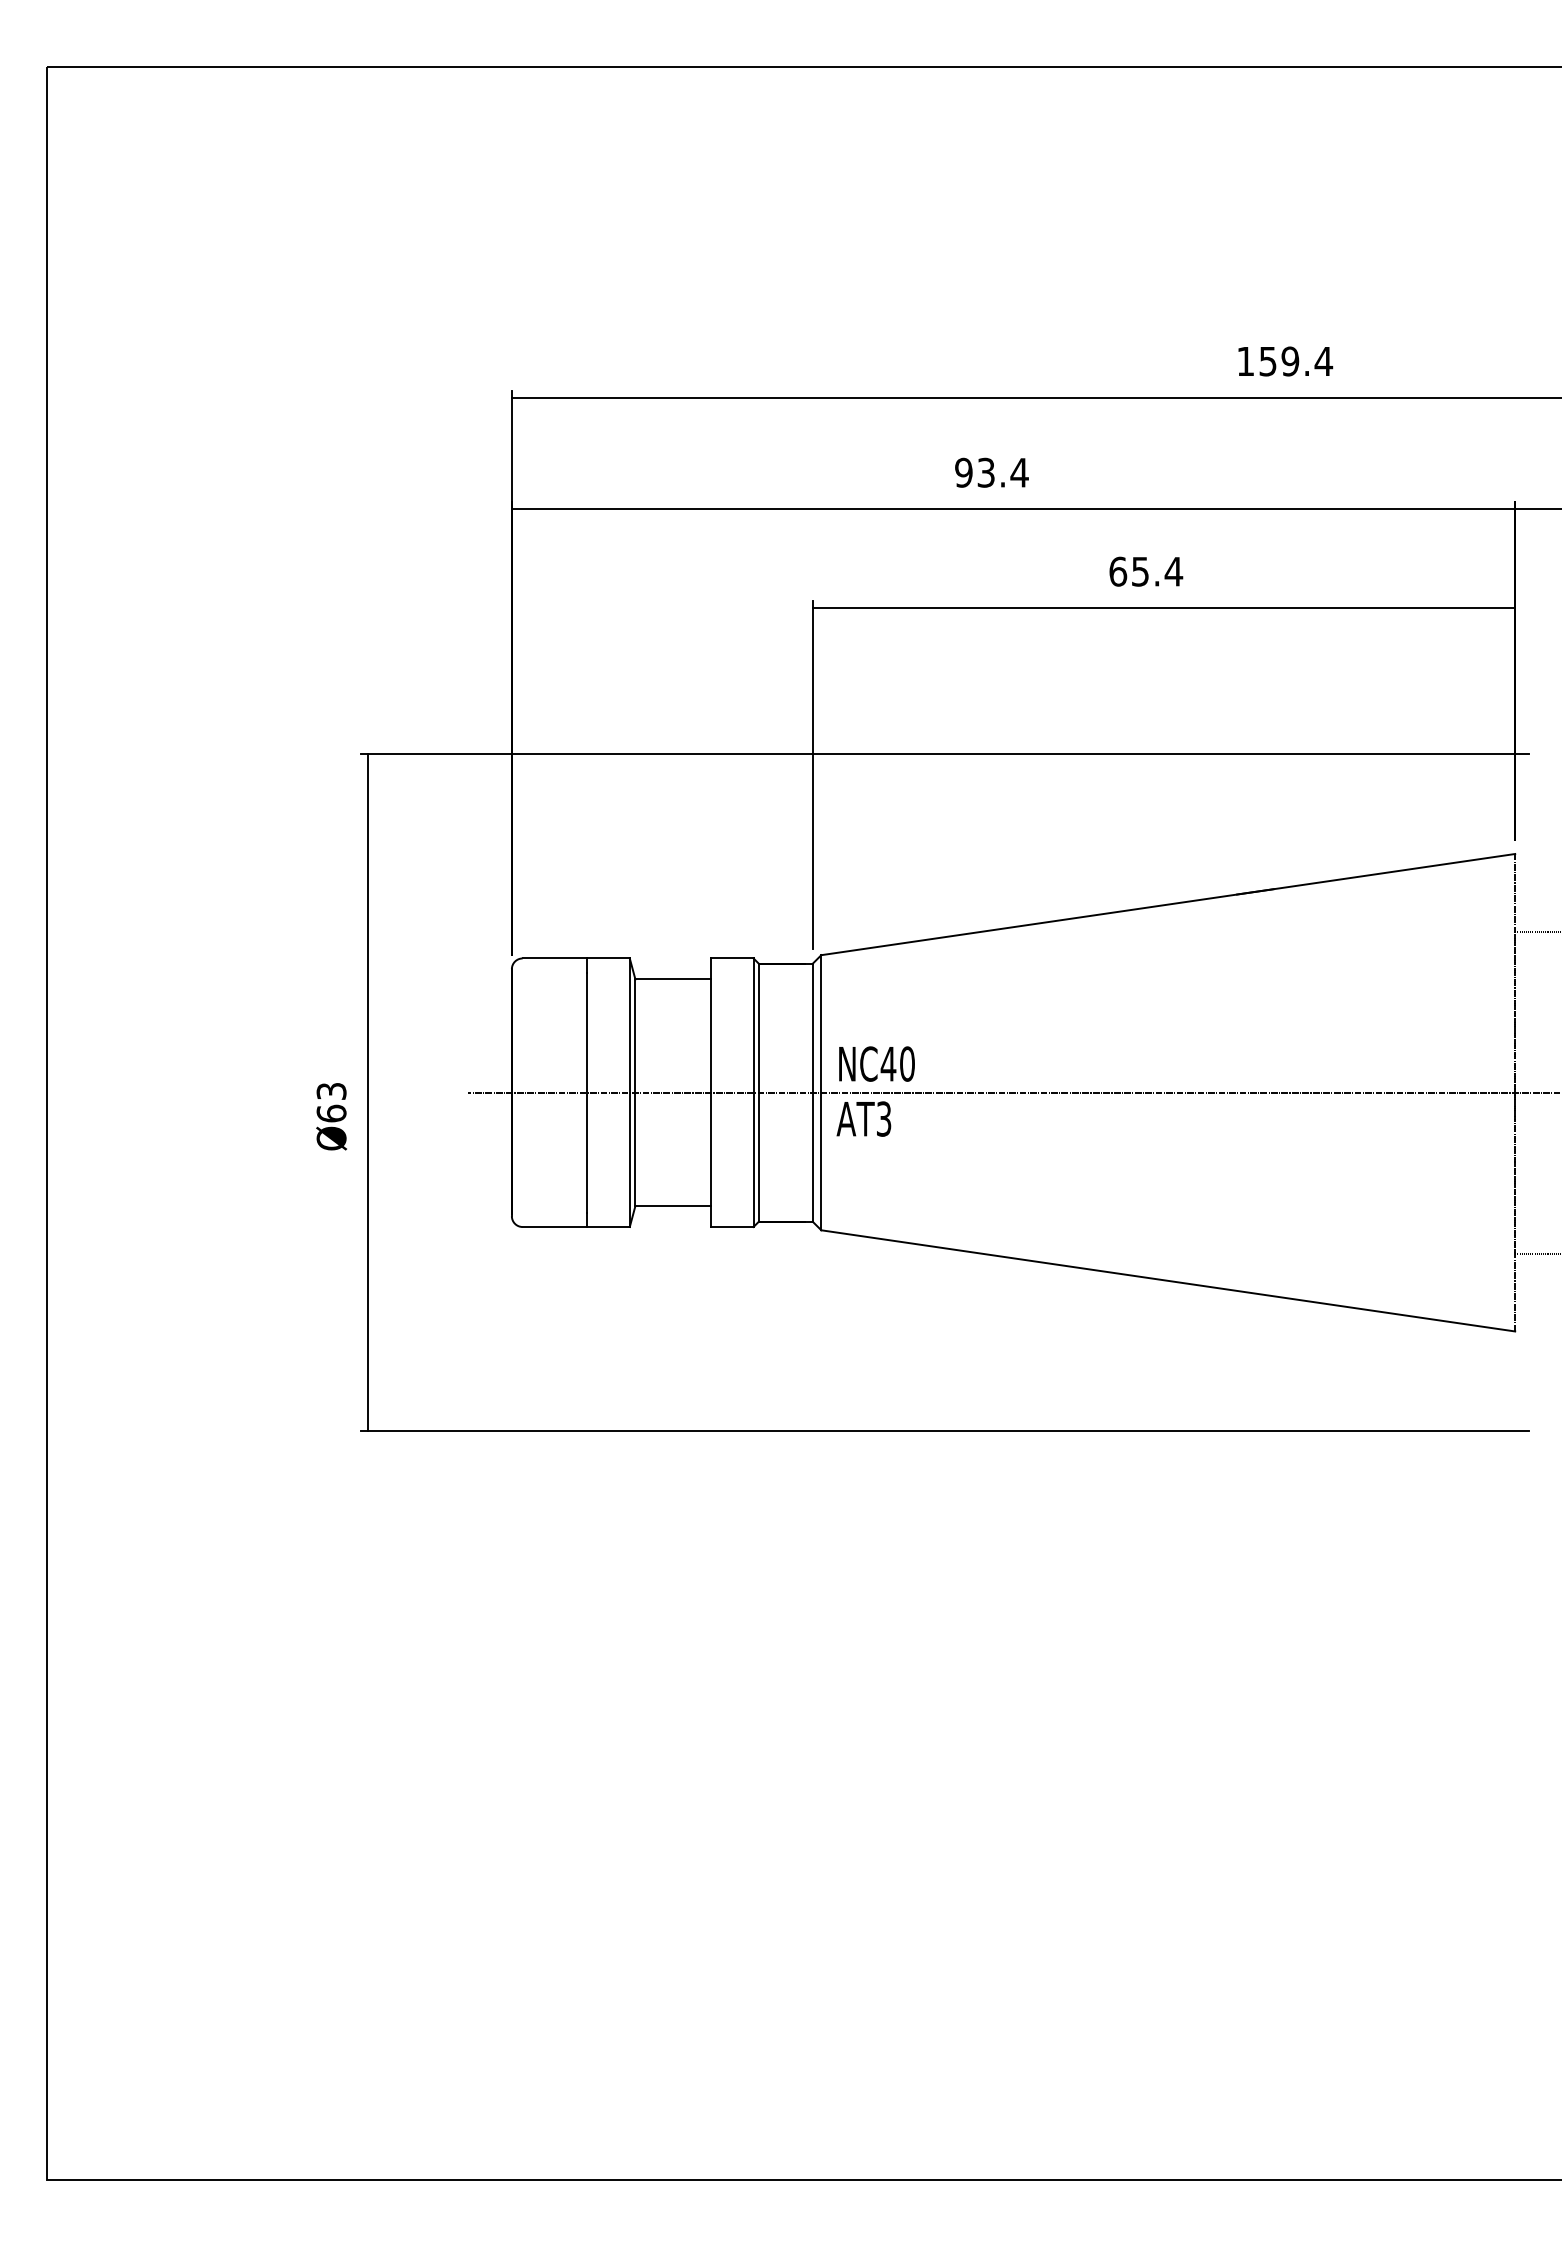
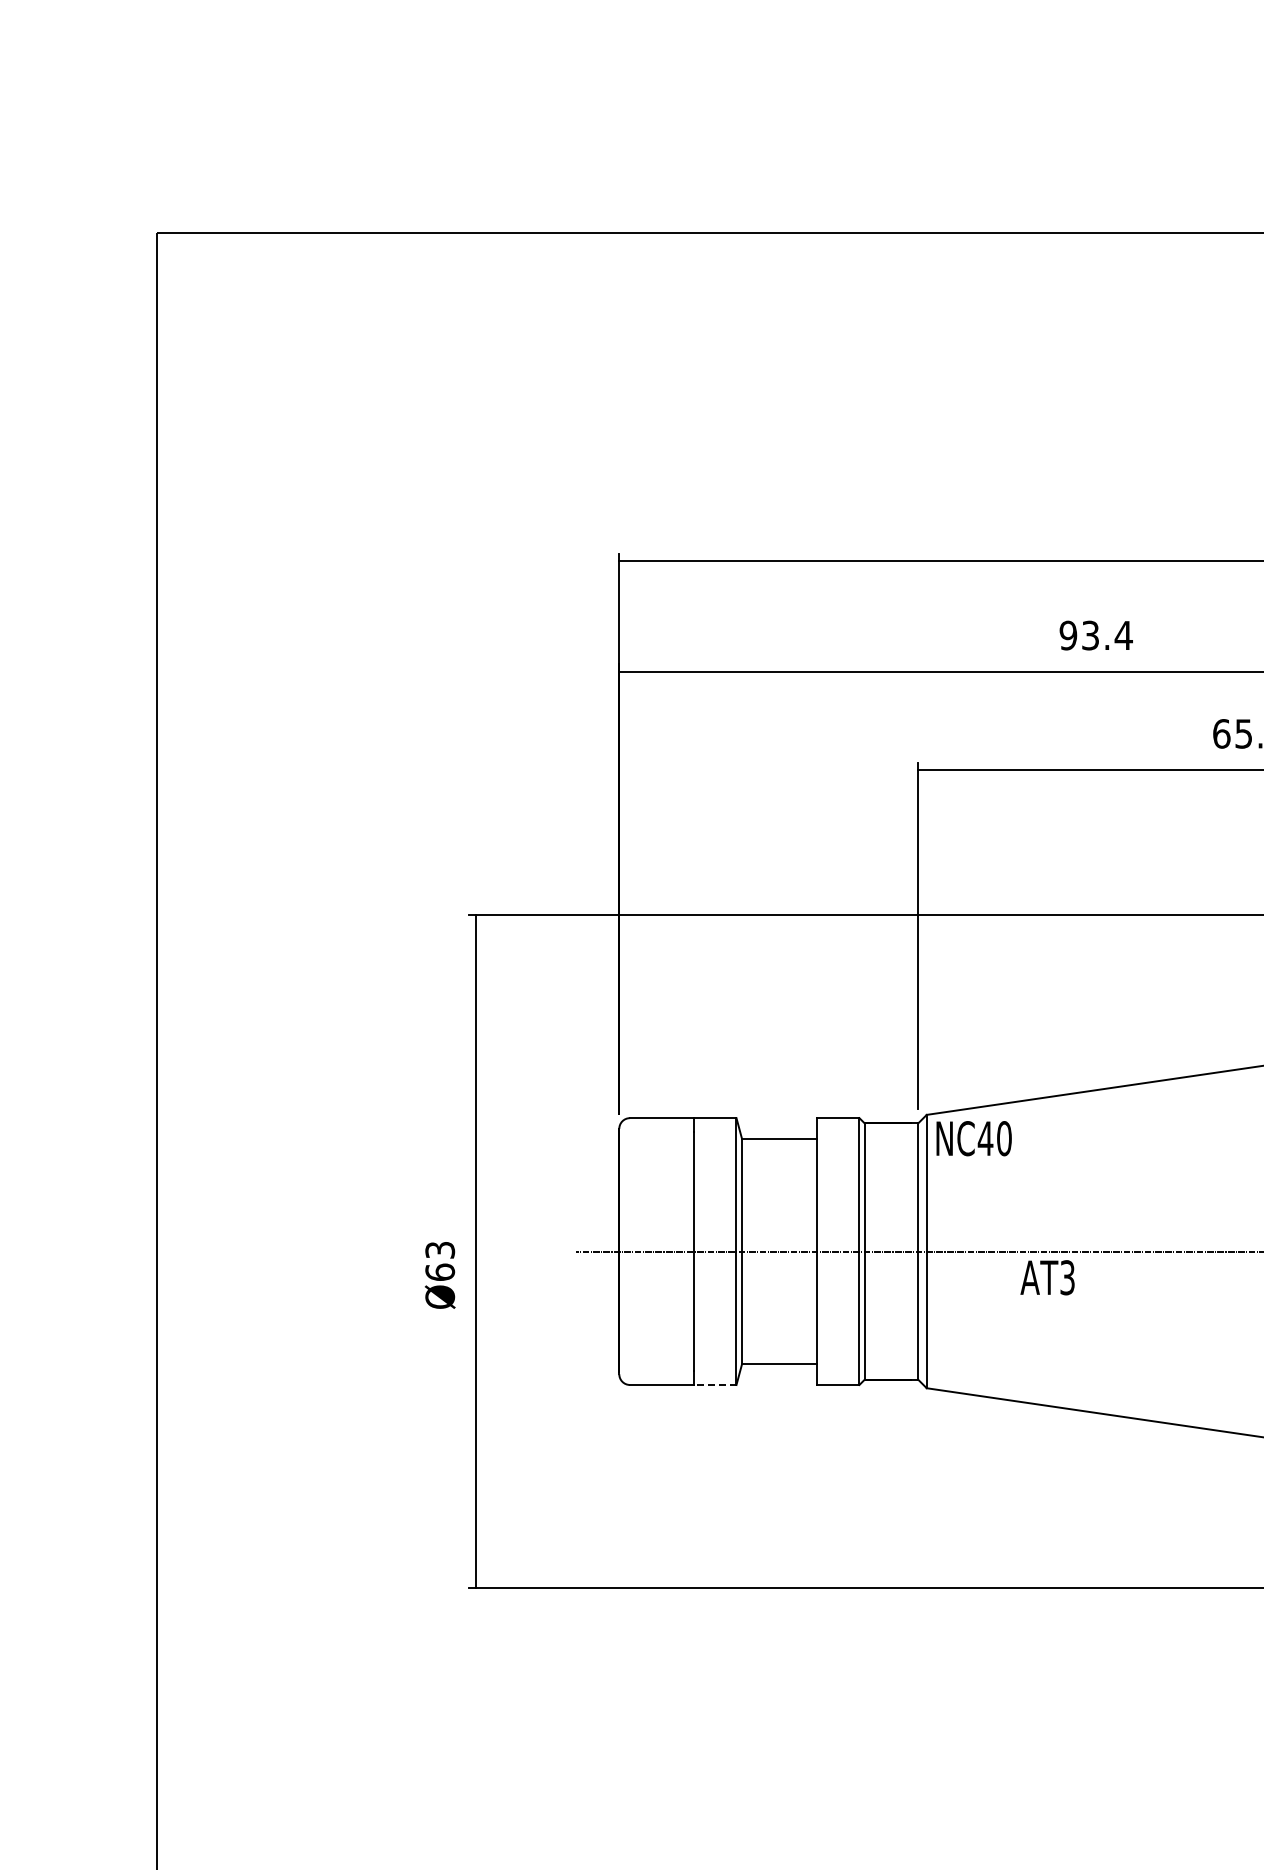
text: (876, 1063) -> (973, 1138), moved
text: (863, 1118) -> (1047, 1277), moved
line: (607, 1227) -> (714, 1385), solid -> dashed

